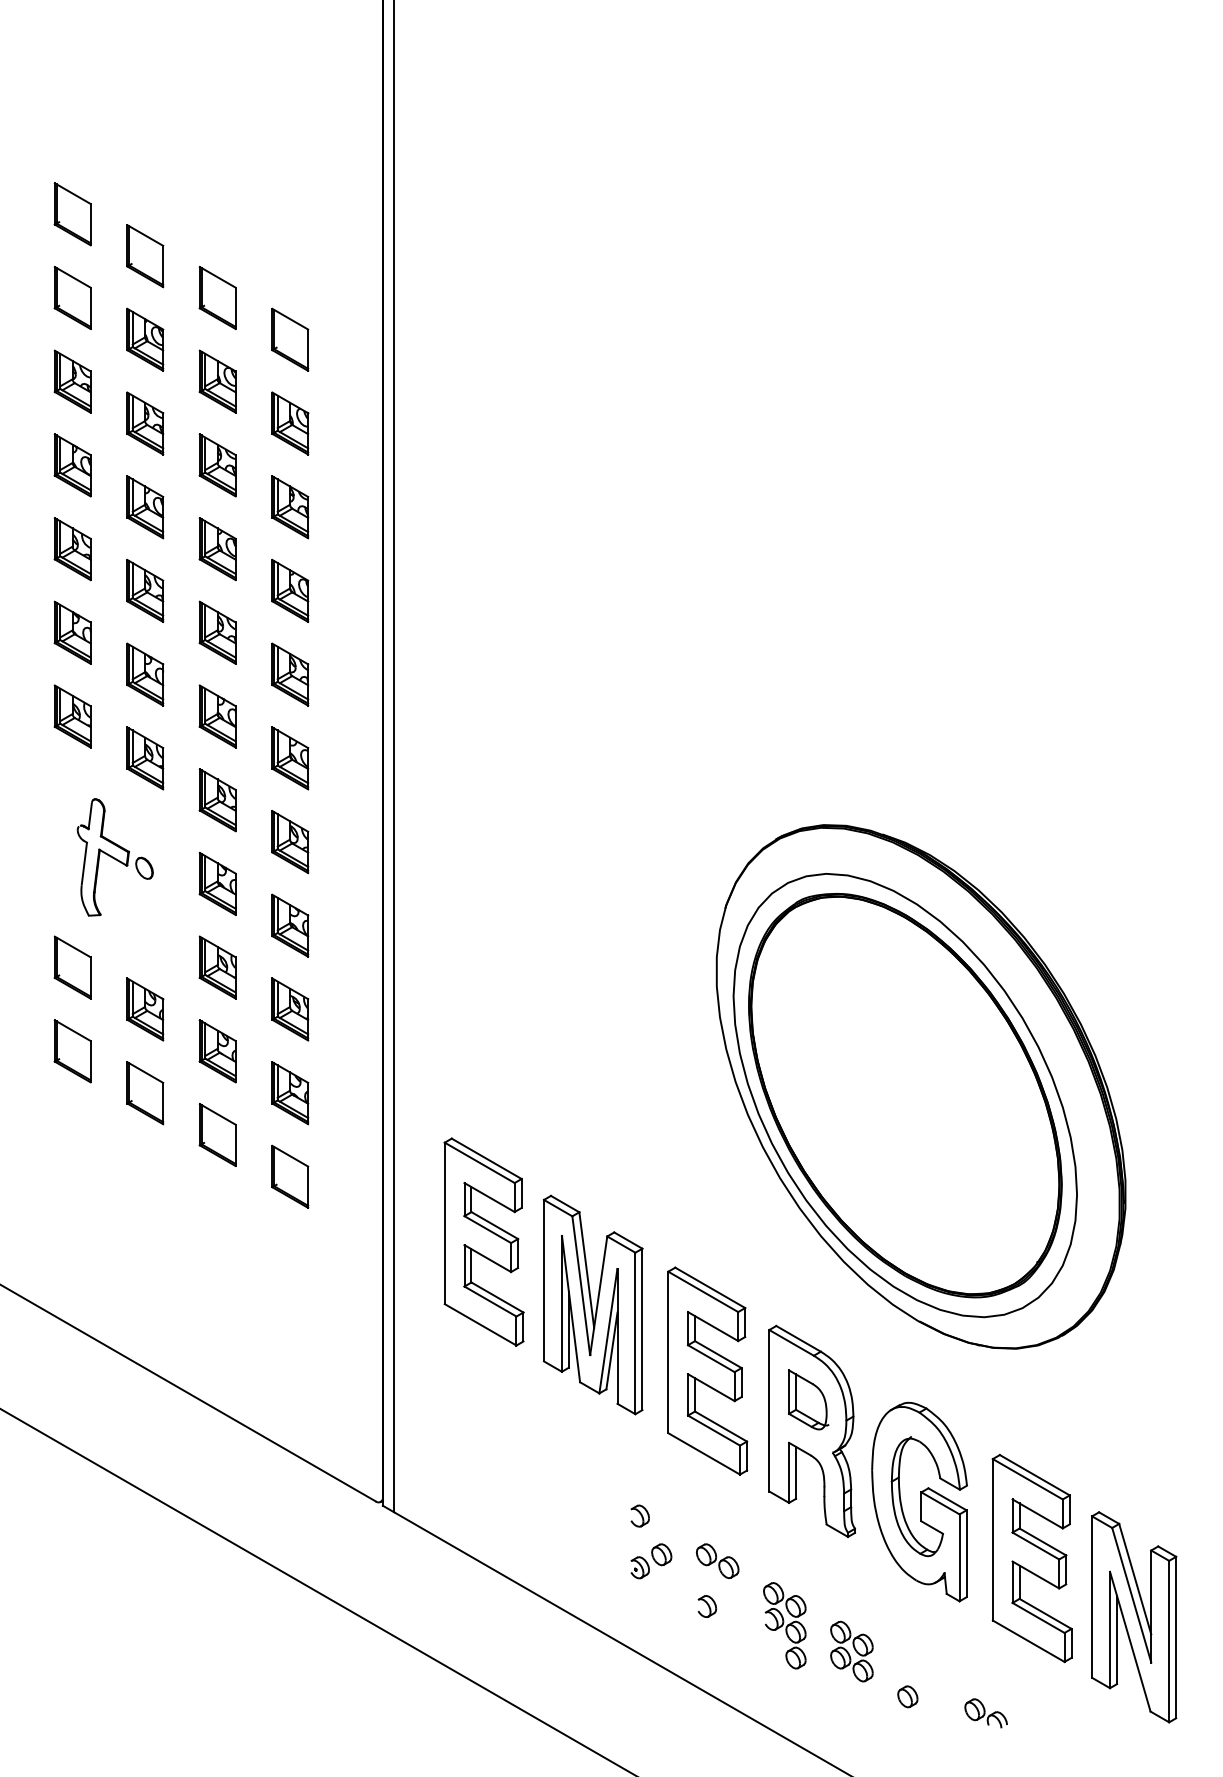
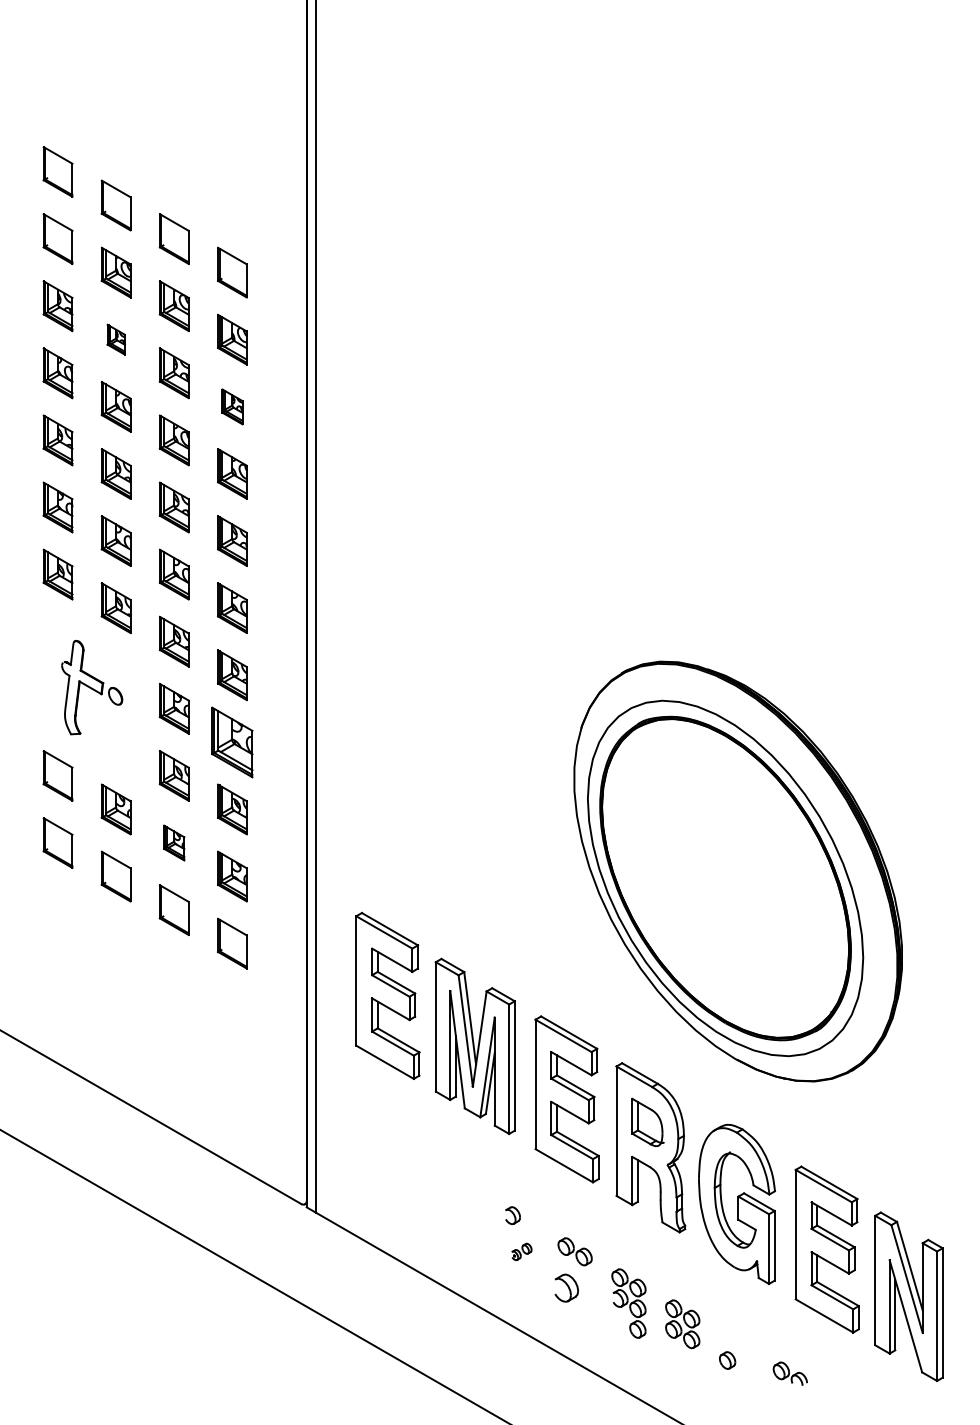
part: (145, 423) -> (116, 339), size x0.6
part: (290, 507) -> (232, 407), size x0.7
part: (290, 925) -> (232, 742), size x1.4
part: (217, 1051) -> (174, 843), size x0.7
part: (651, 1561) -> (522, 1252), size x0.6
part: (707, 1606) -> (566, 1288), size x1.6

